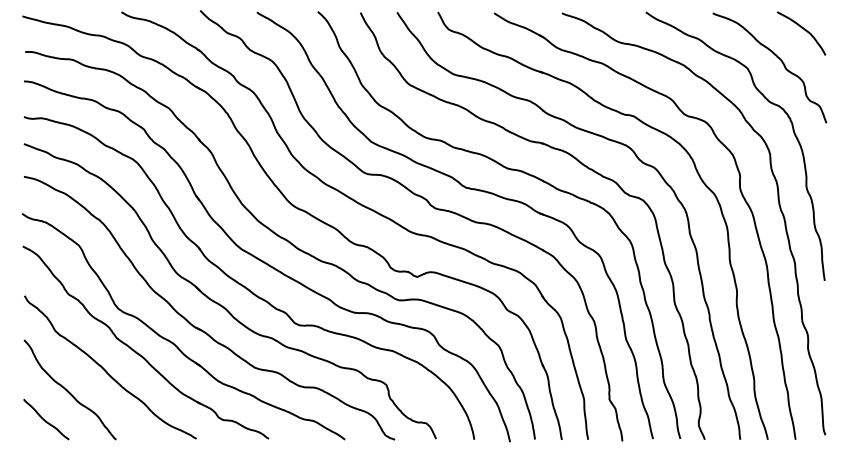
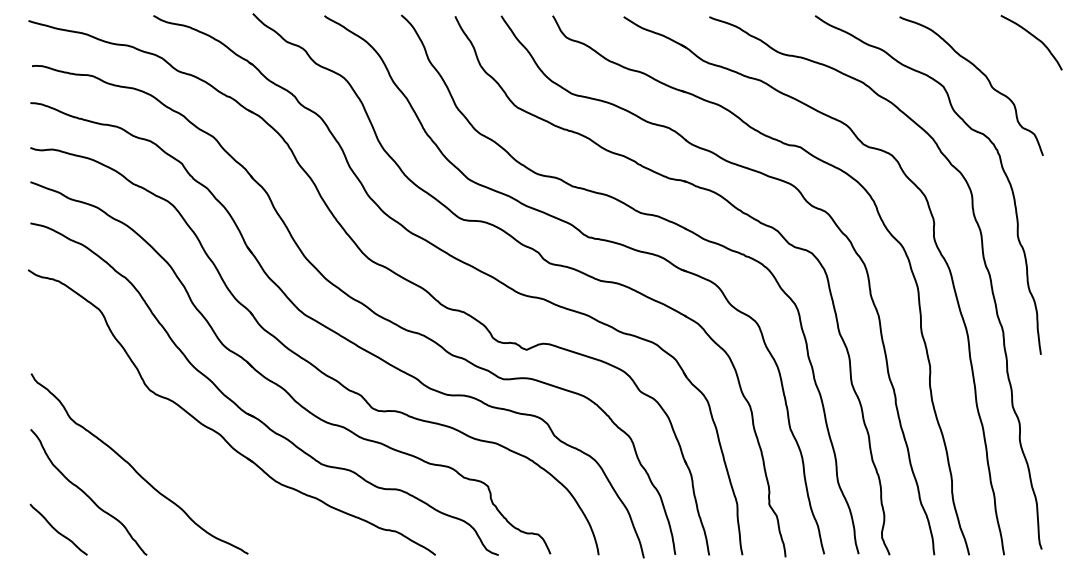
curve: (803, 29) -> (1033, 37), moved
part: (138, 352) -> (174, 445), removed

